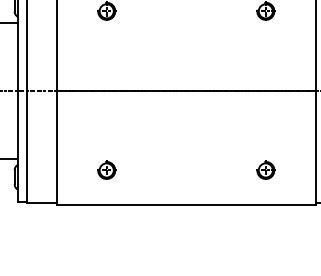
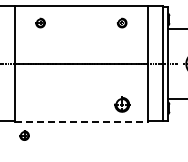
part: (106, 170) -> (24, 135), moved
part: (264, 170) -> (121, 104), size x1.6
line: (186, 205) -> (81, 122), solid -> dashed

